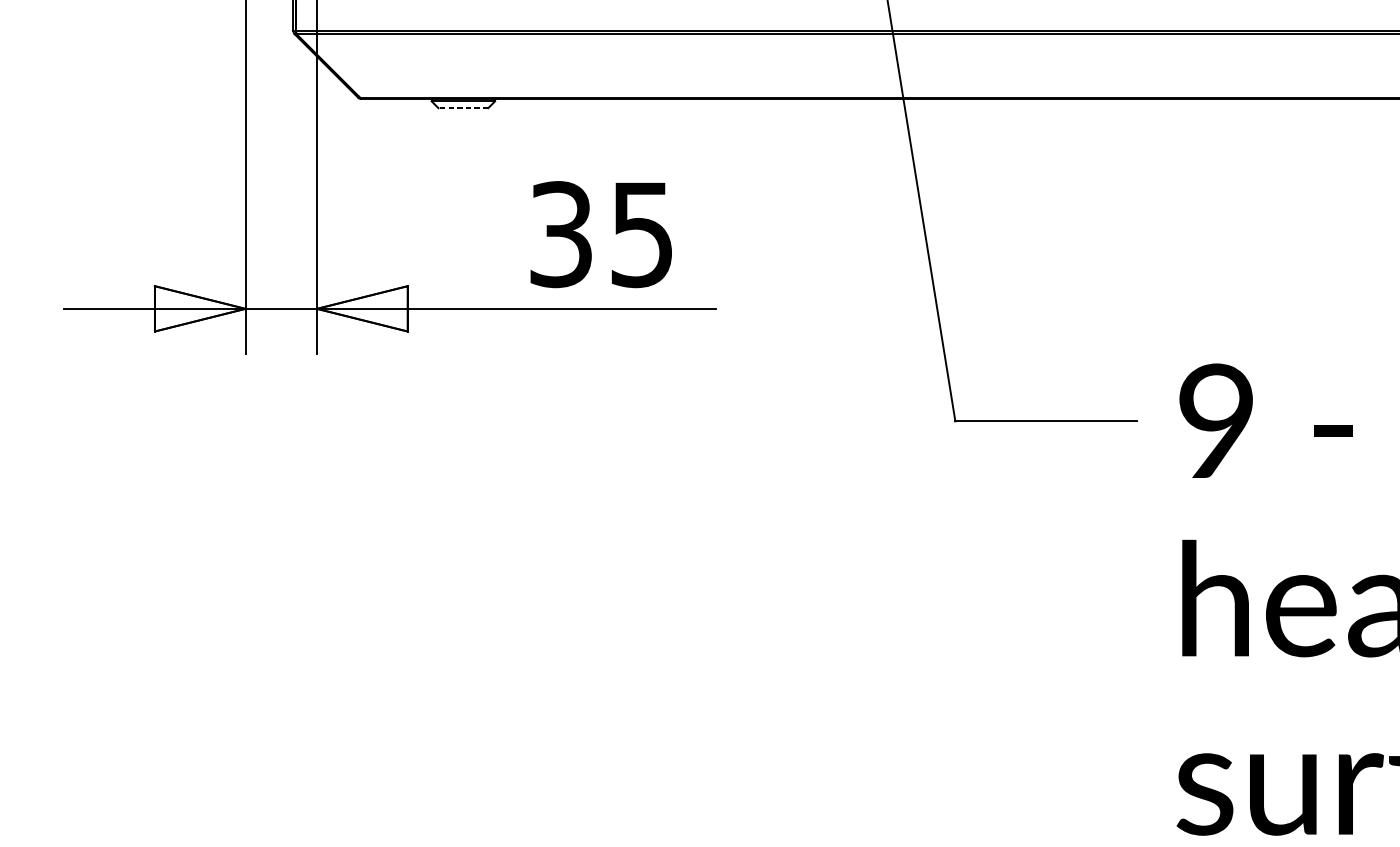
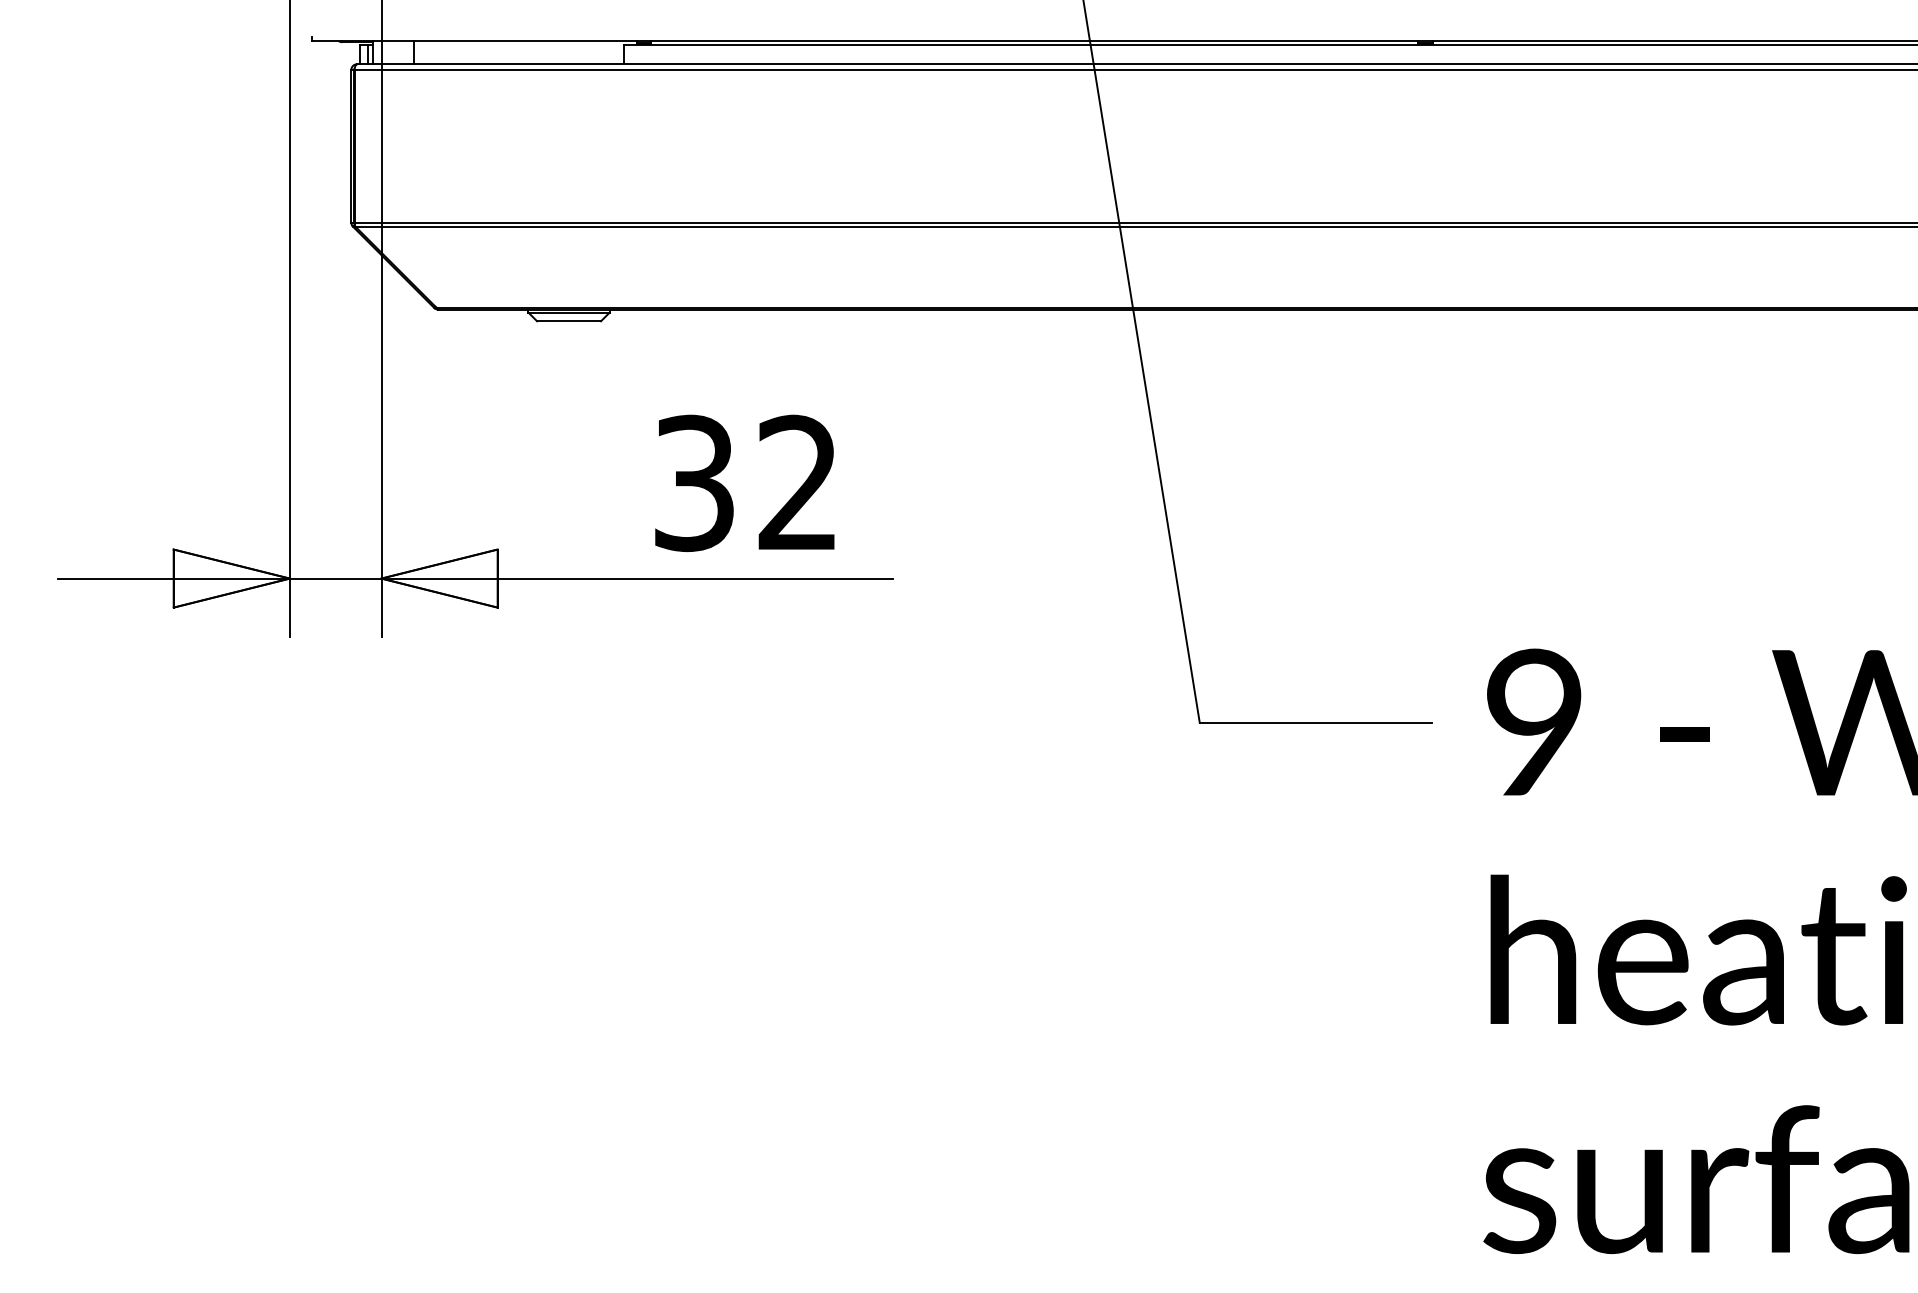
line: (463, 108) -> (569, 321), dashed -> solid
text: (641, 234) -> (797, 483), 35 -> 32

